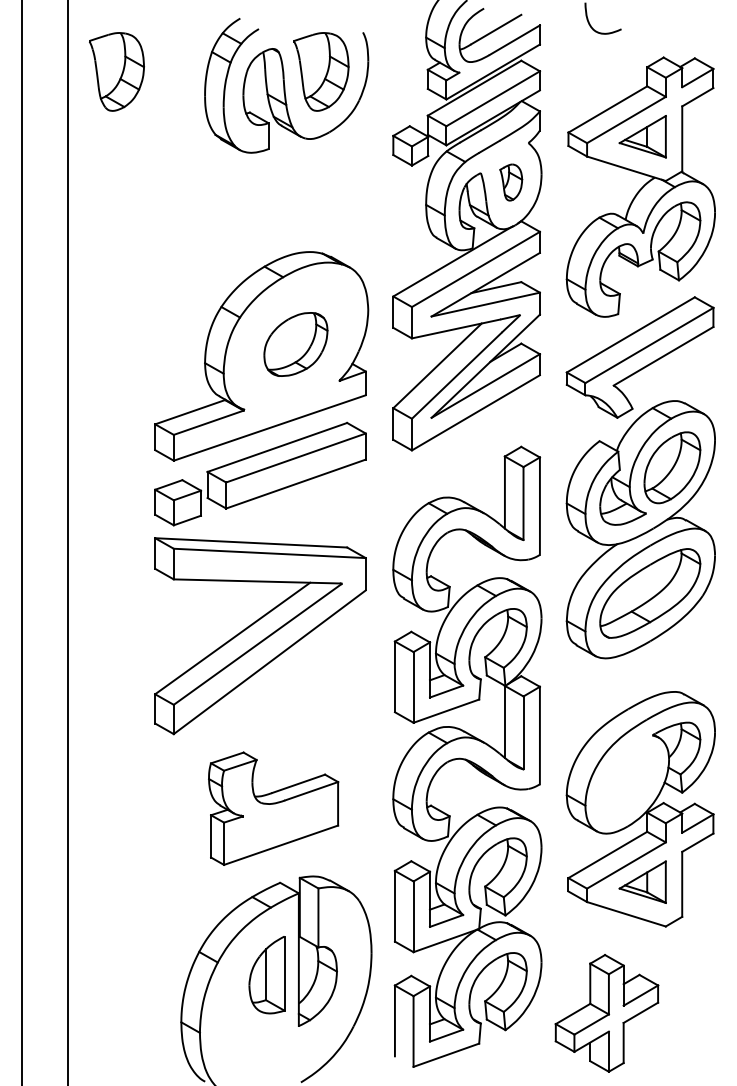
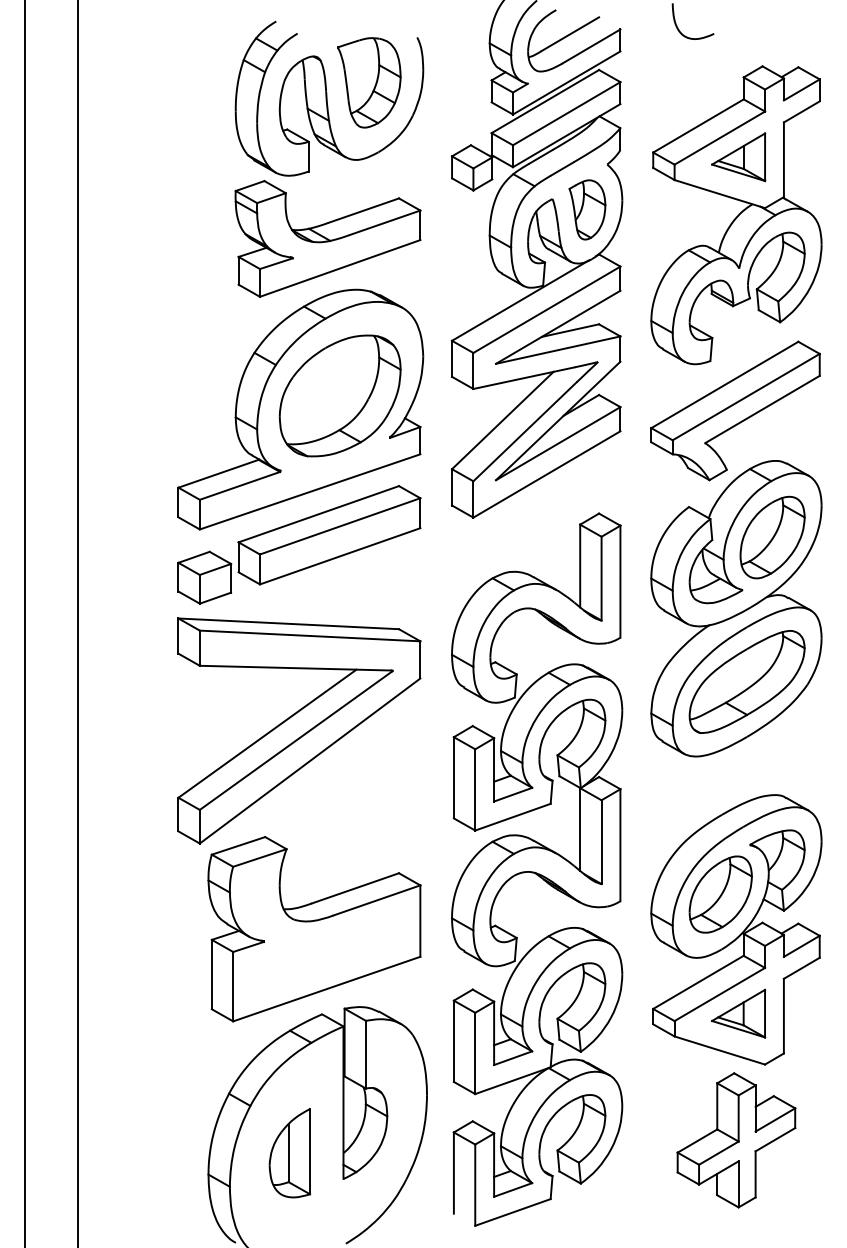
part: (116, 71) -> (134, 82), removed
part: (511, 182) -> (587, 209), size x1.43
part: (284, 207) -> (327, 238), added
part: (295, 344) -> (339, 395), size x1.67
part: (627, 778) -> (720, 894), added
part: (273, 808) -> (314, 929), size x1.43
part: (266, 975) -> (289, 1153), moved
part: (607, 1013) -> (736, 1140), moved

